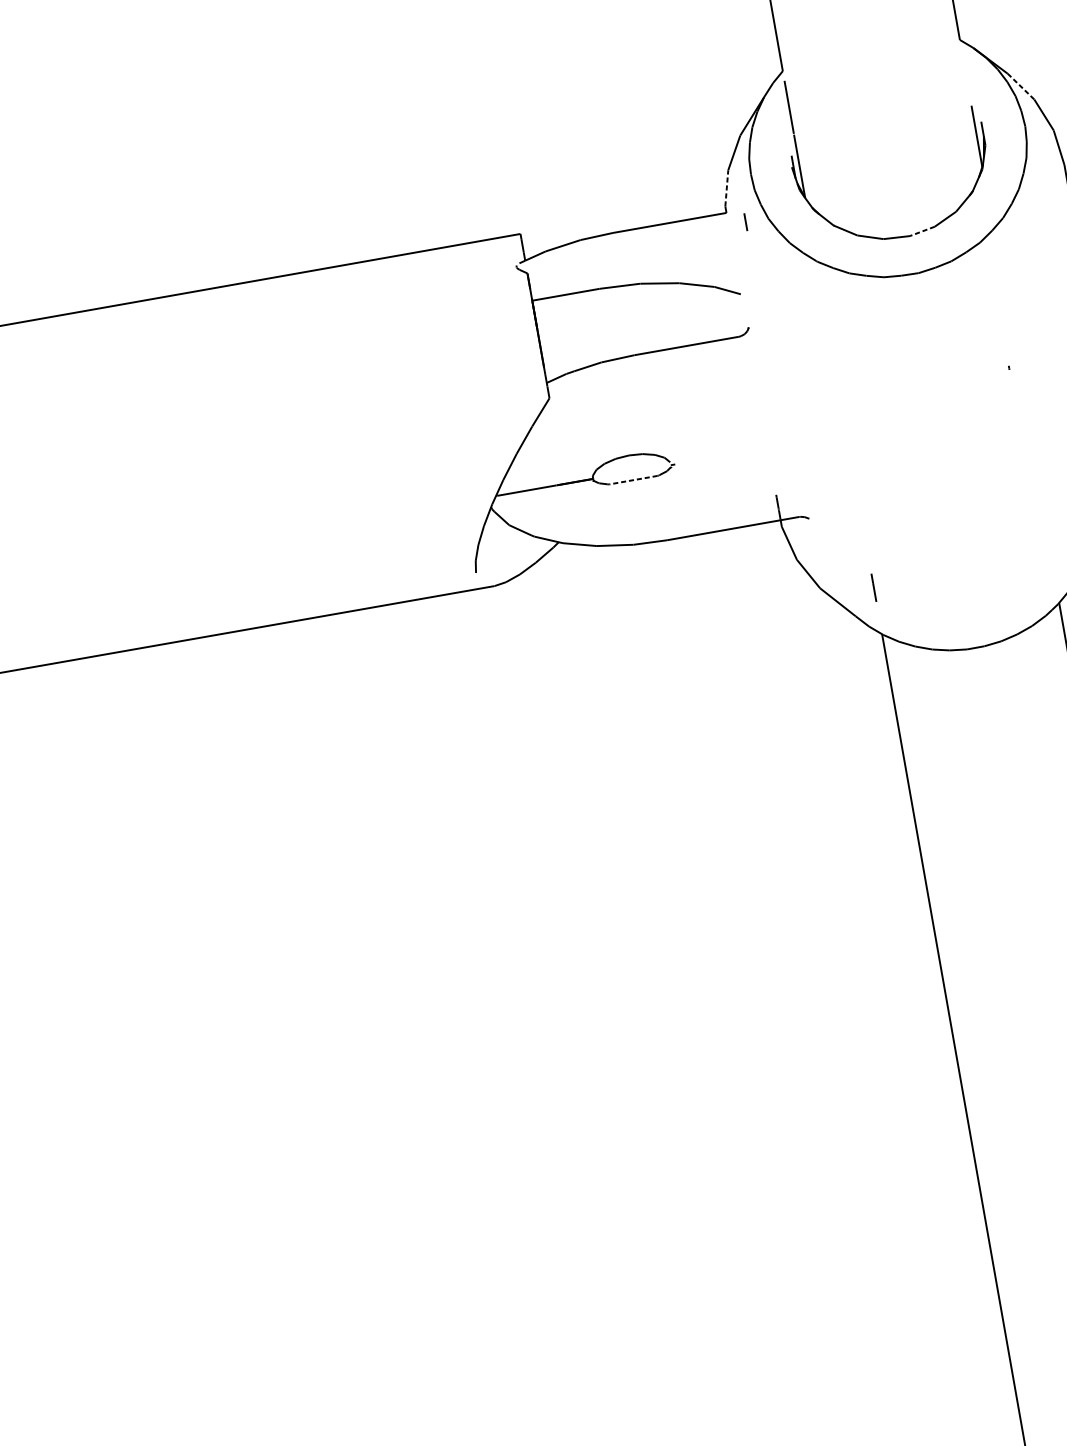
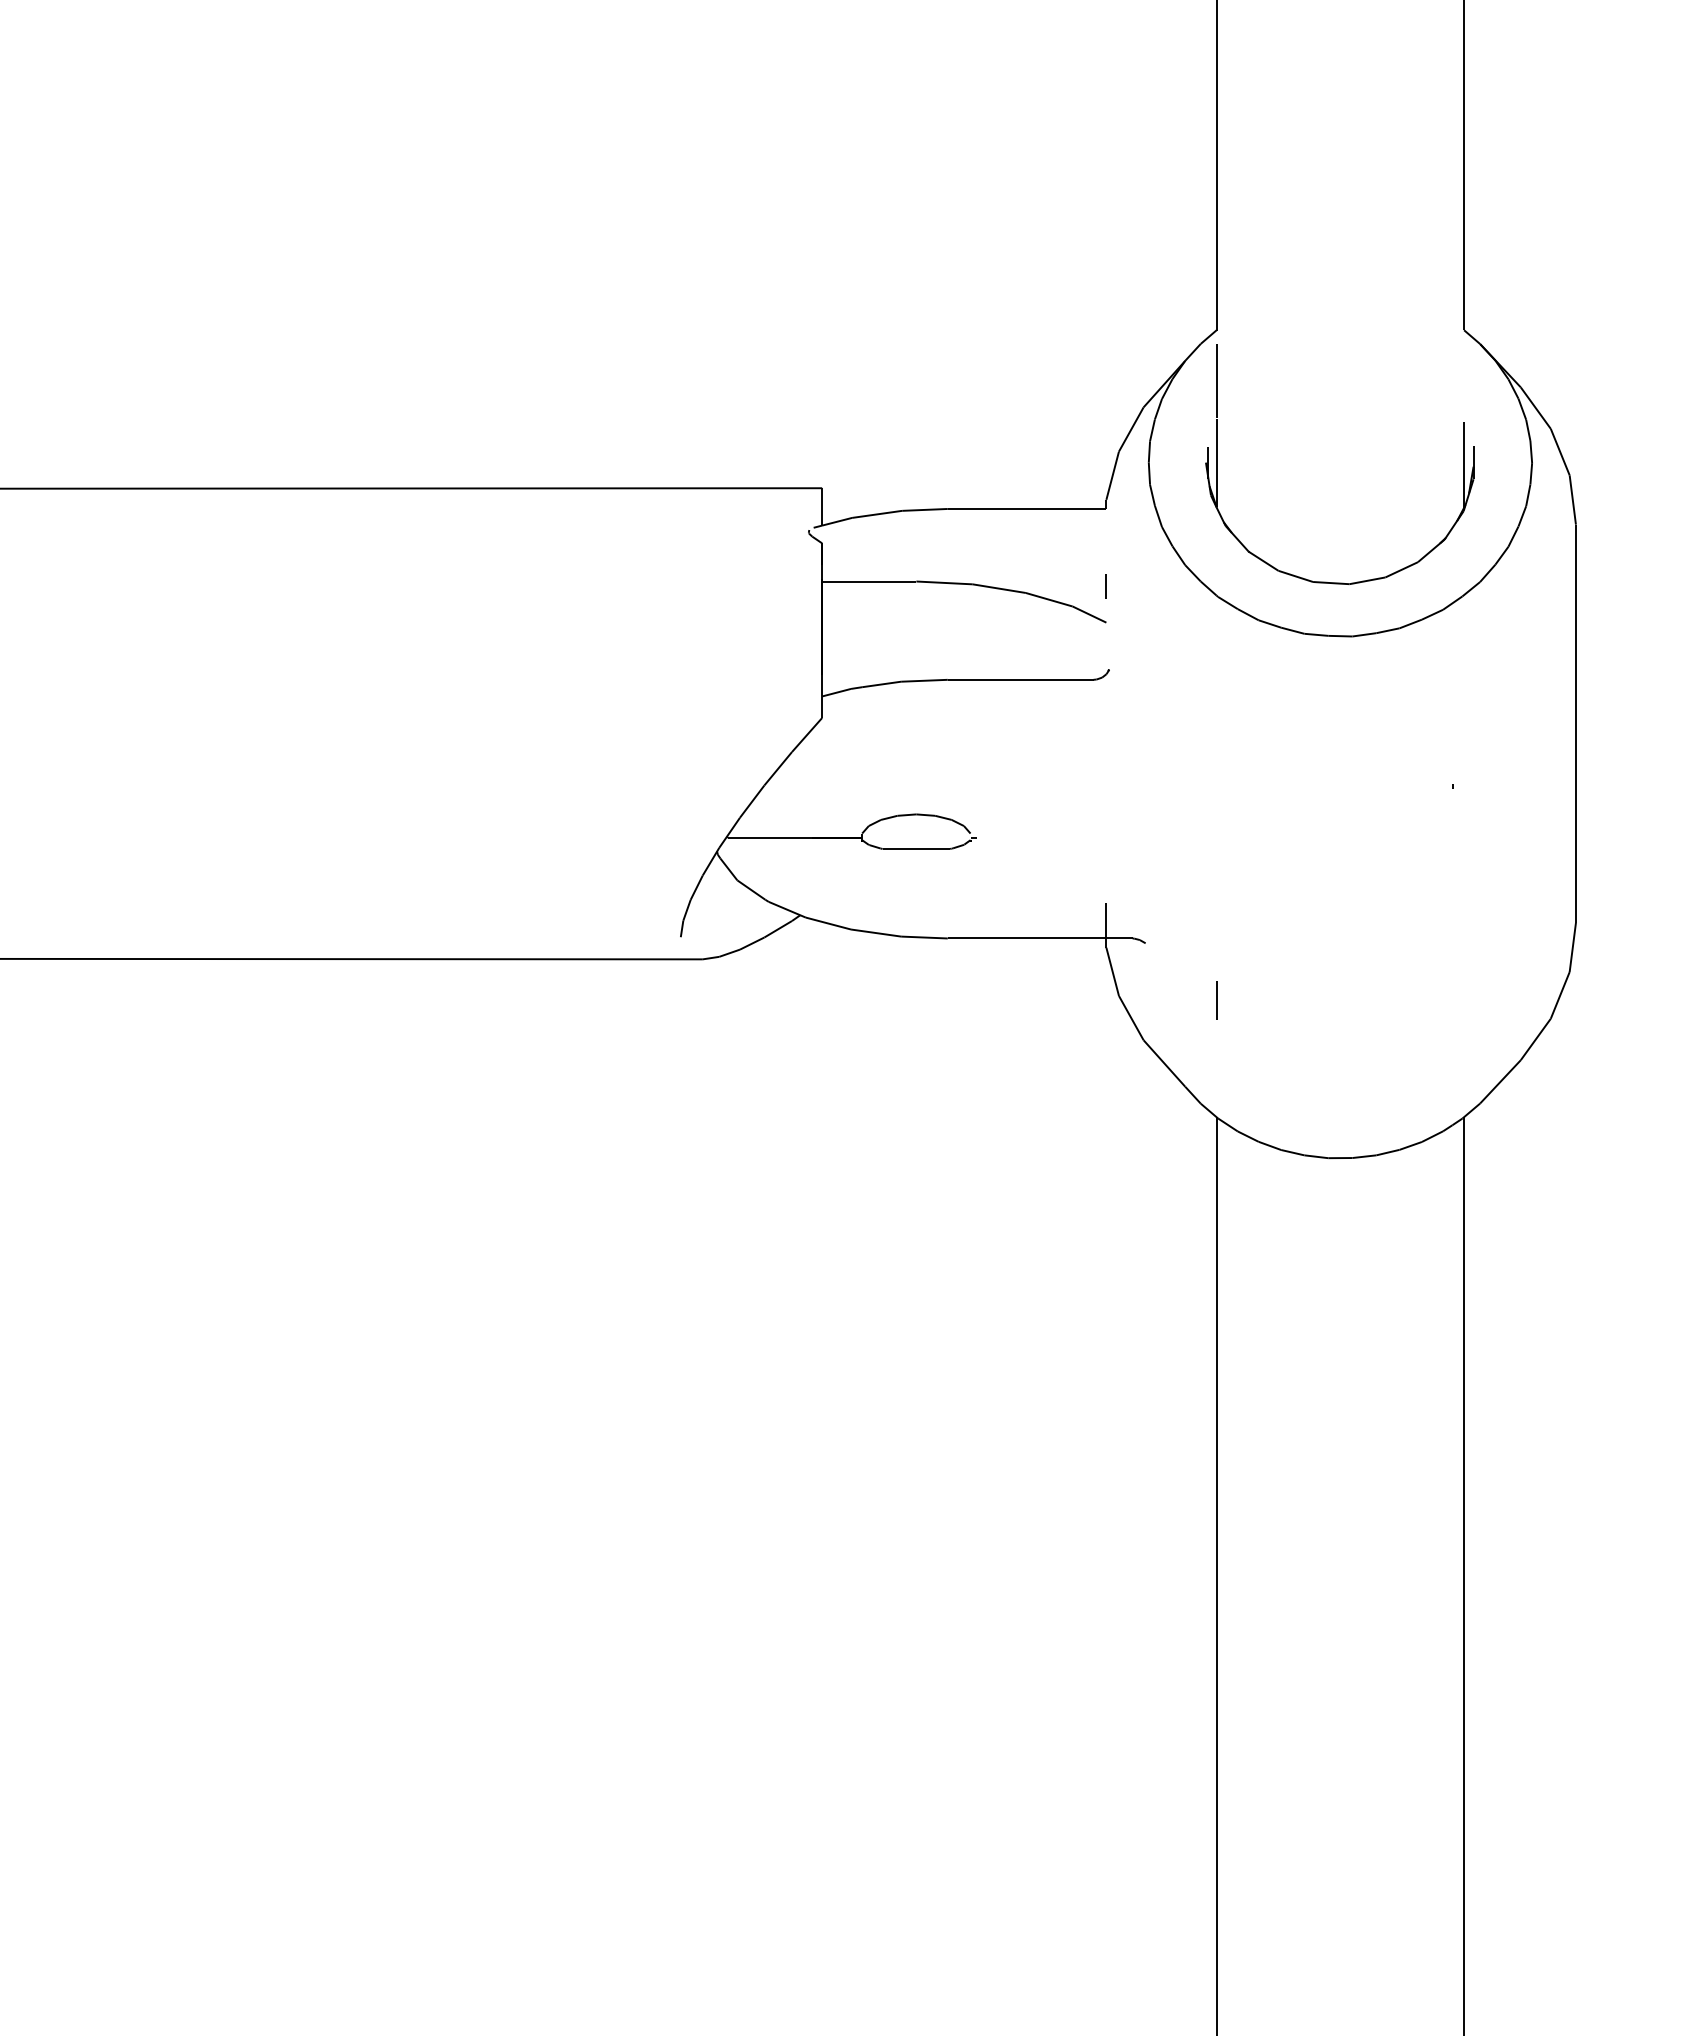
line: (1020, 86) -> (1535, 408), dashed -> solid
line: (726, 188) -> (1112, 475), dashed -> solid
line: (745, 222) -> (1105, 586), moved
line: (921, 231) -> (1366, 580), dashed -> solid
line: (633, 479) -> (916, 848), dashed -> solid
line: (873, 587) -> (1216, 1000), moved

